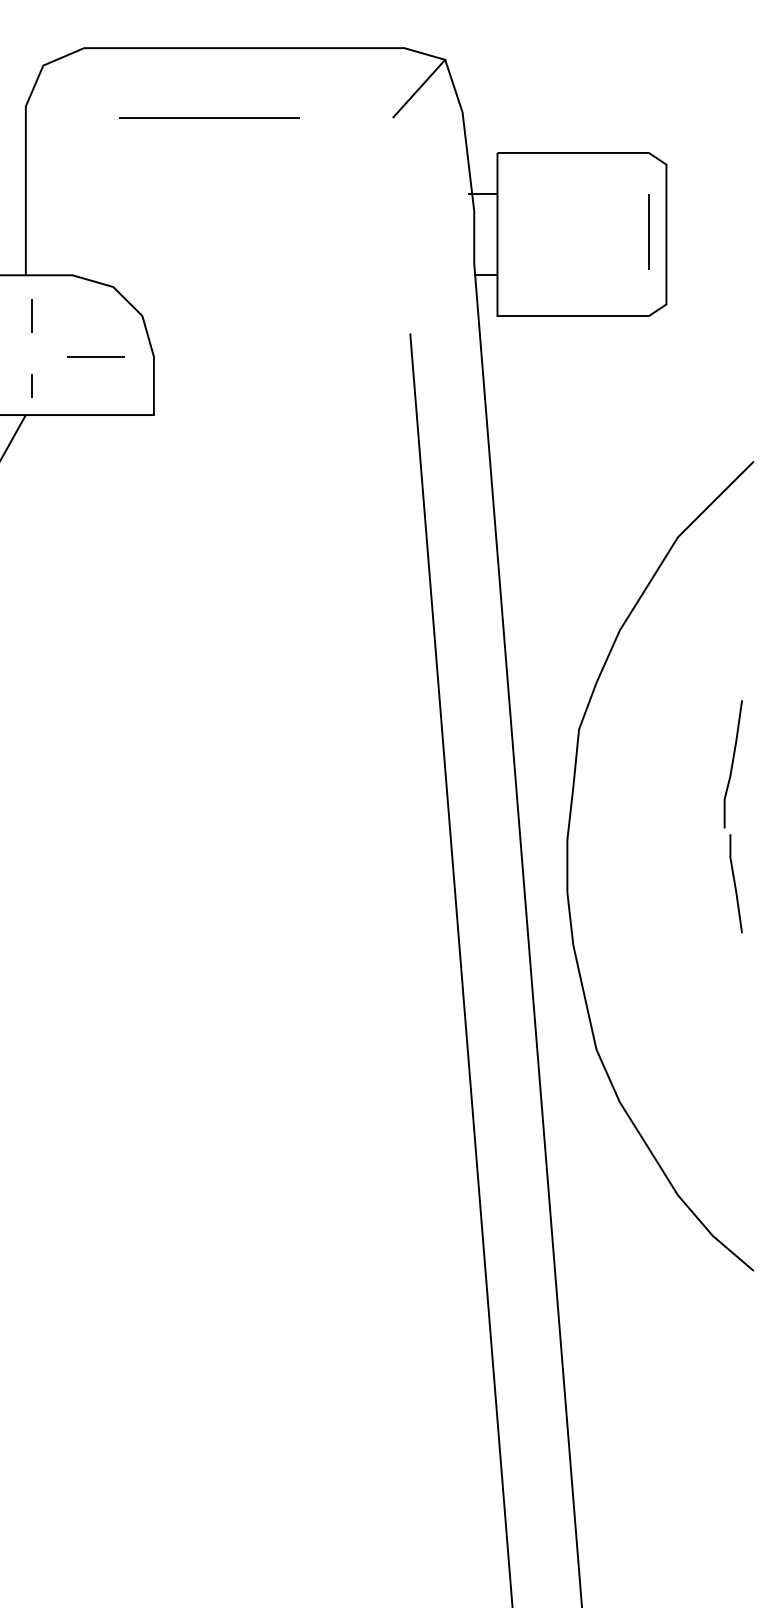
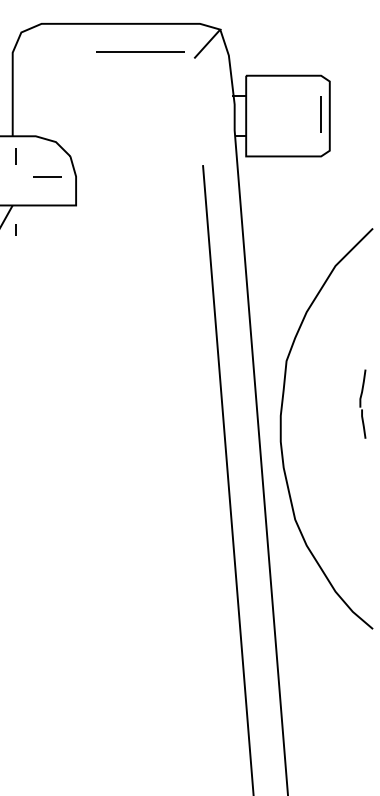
line: (209, 116) -> (140, 51), moved
line: (31, 384) -> (15, 229), moved
part: (732, 815) -> (362, 403), size x0.6

